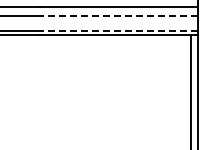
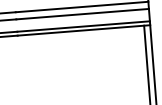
line: (118, 15) -> (82, 13), dashed -> solid
line: (118, 30) -> (83, 26), dashed -> solid

